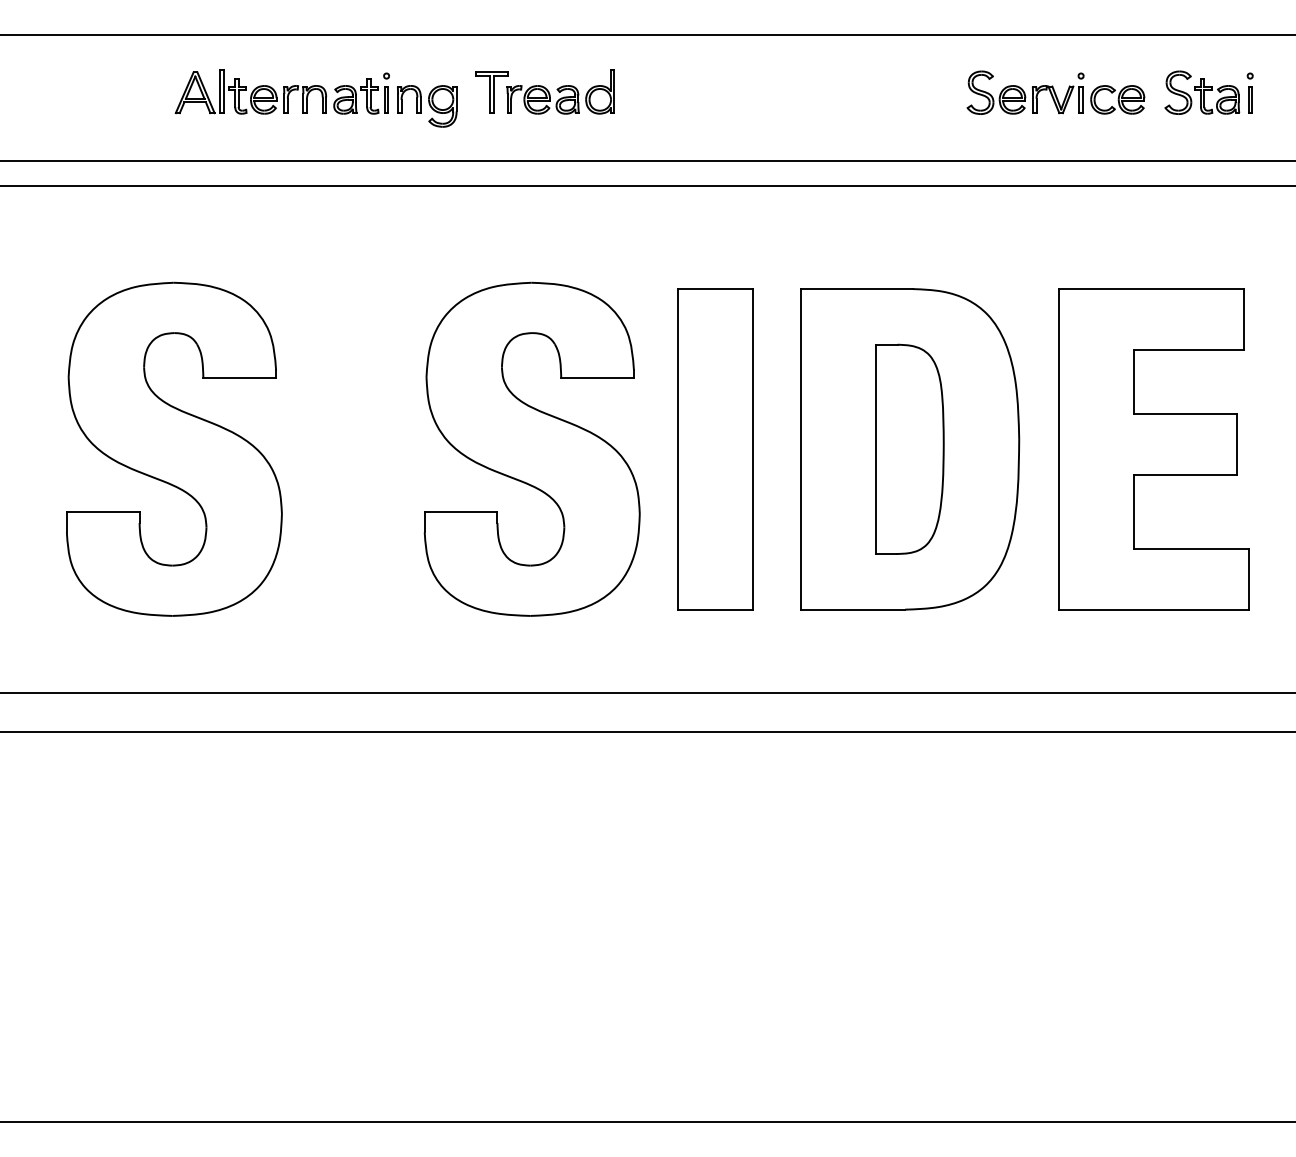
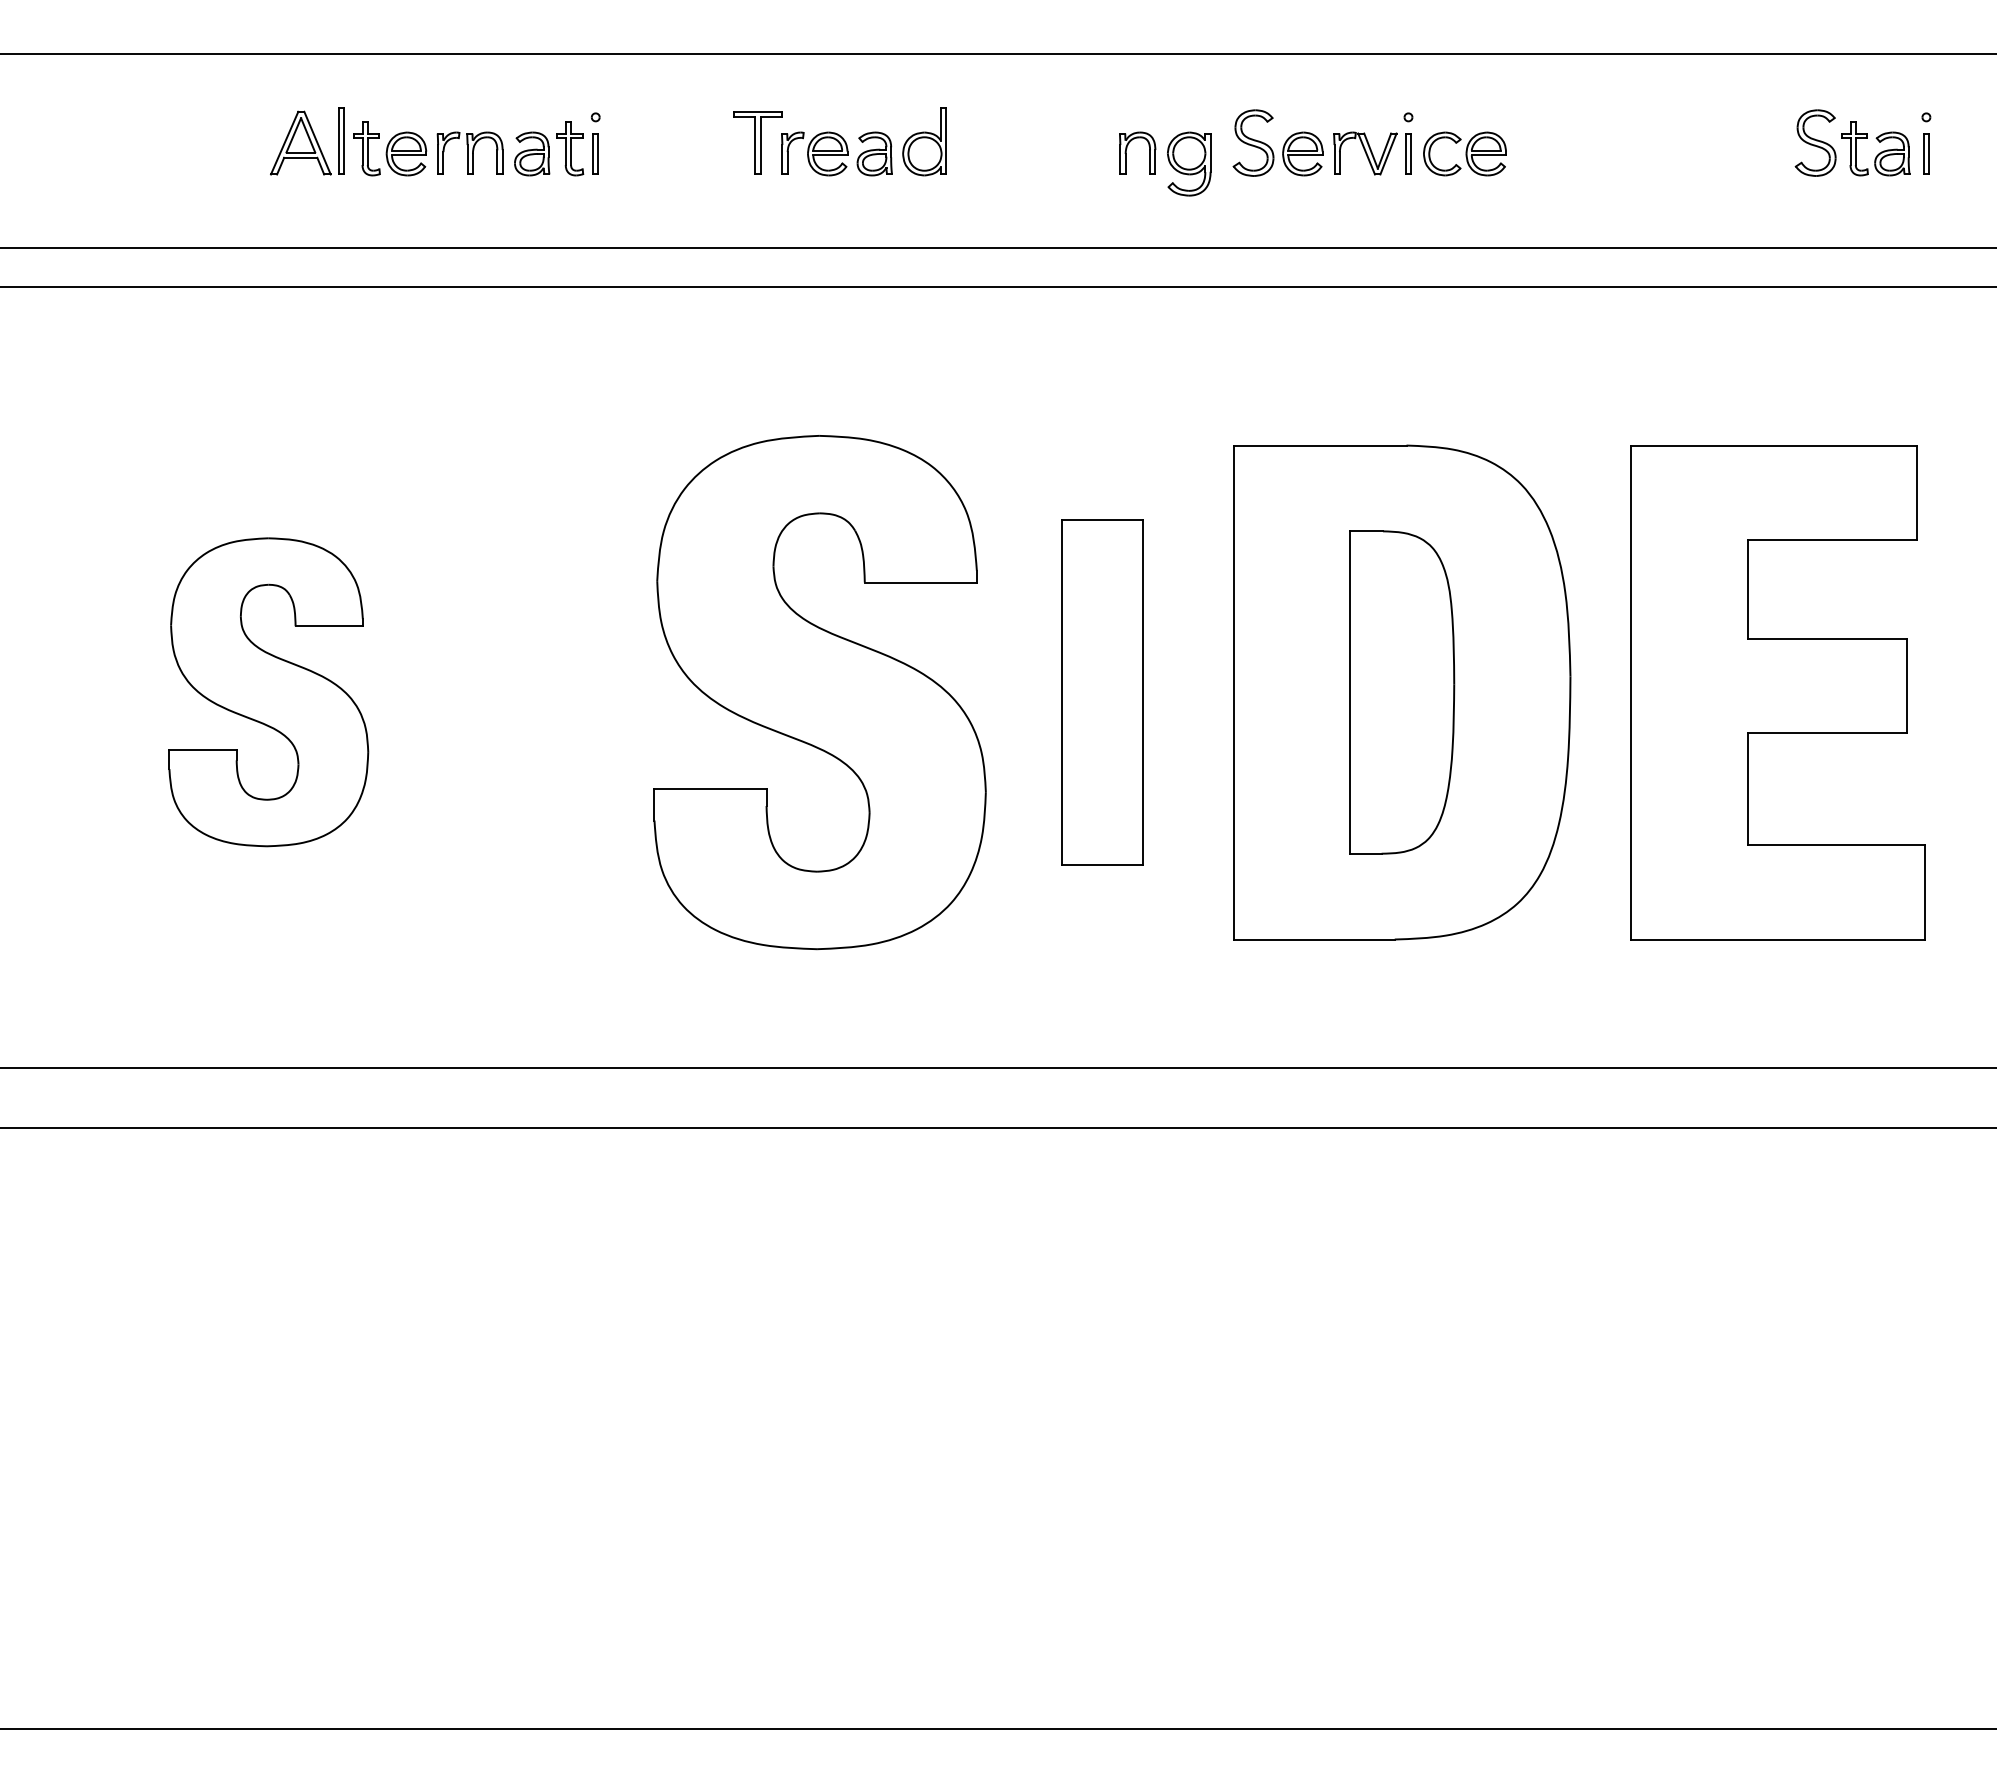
part: (1055, 92) -> (1369, 142), moved
part: (427, 106) -> (1165, 164), moved
part: (174, 448) -> (268, 691), size x0.6
part: (715, 449) -> (1102, 692), size x0.7

